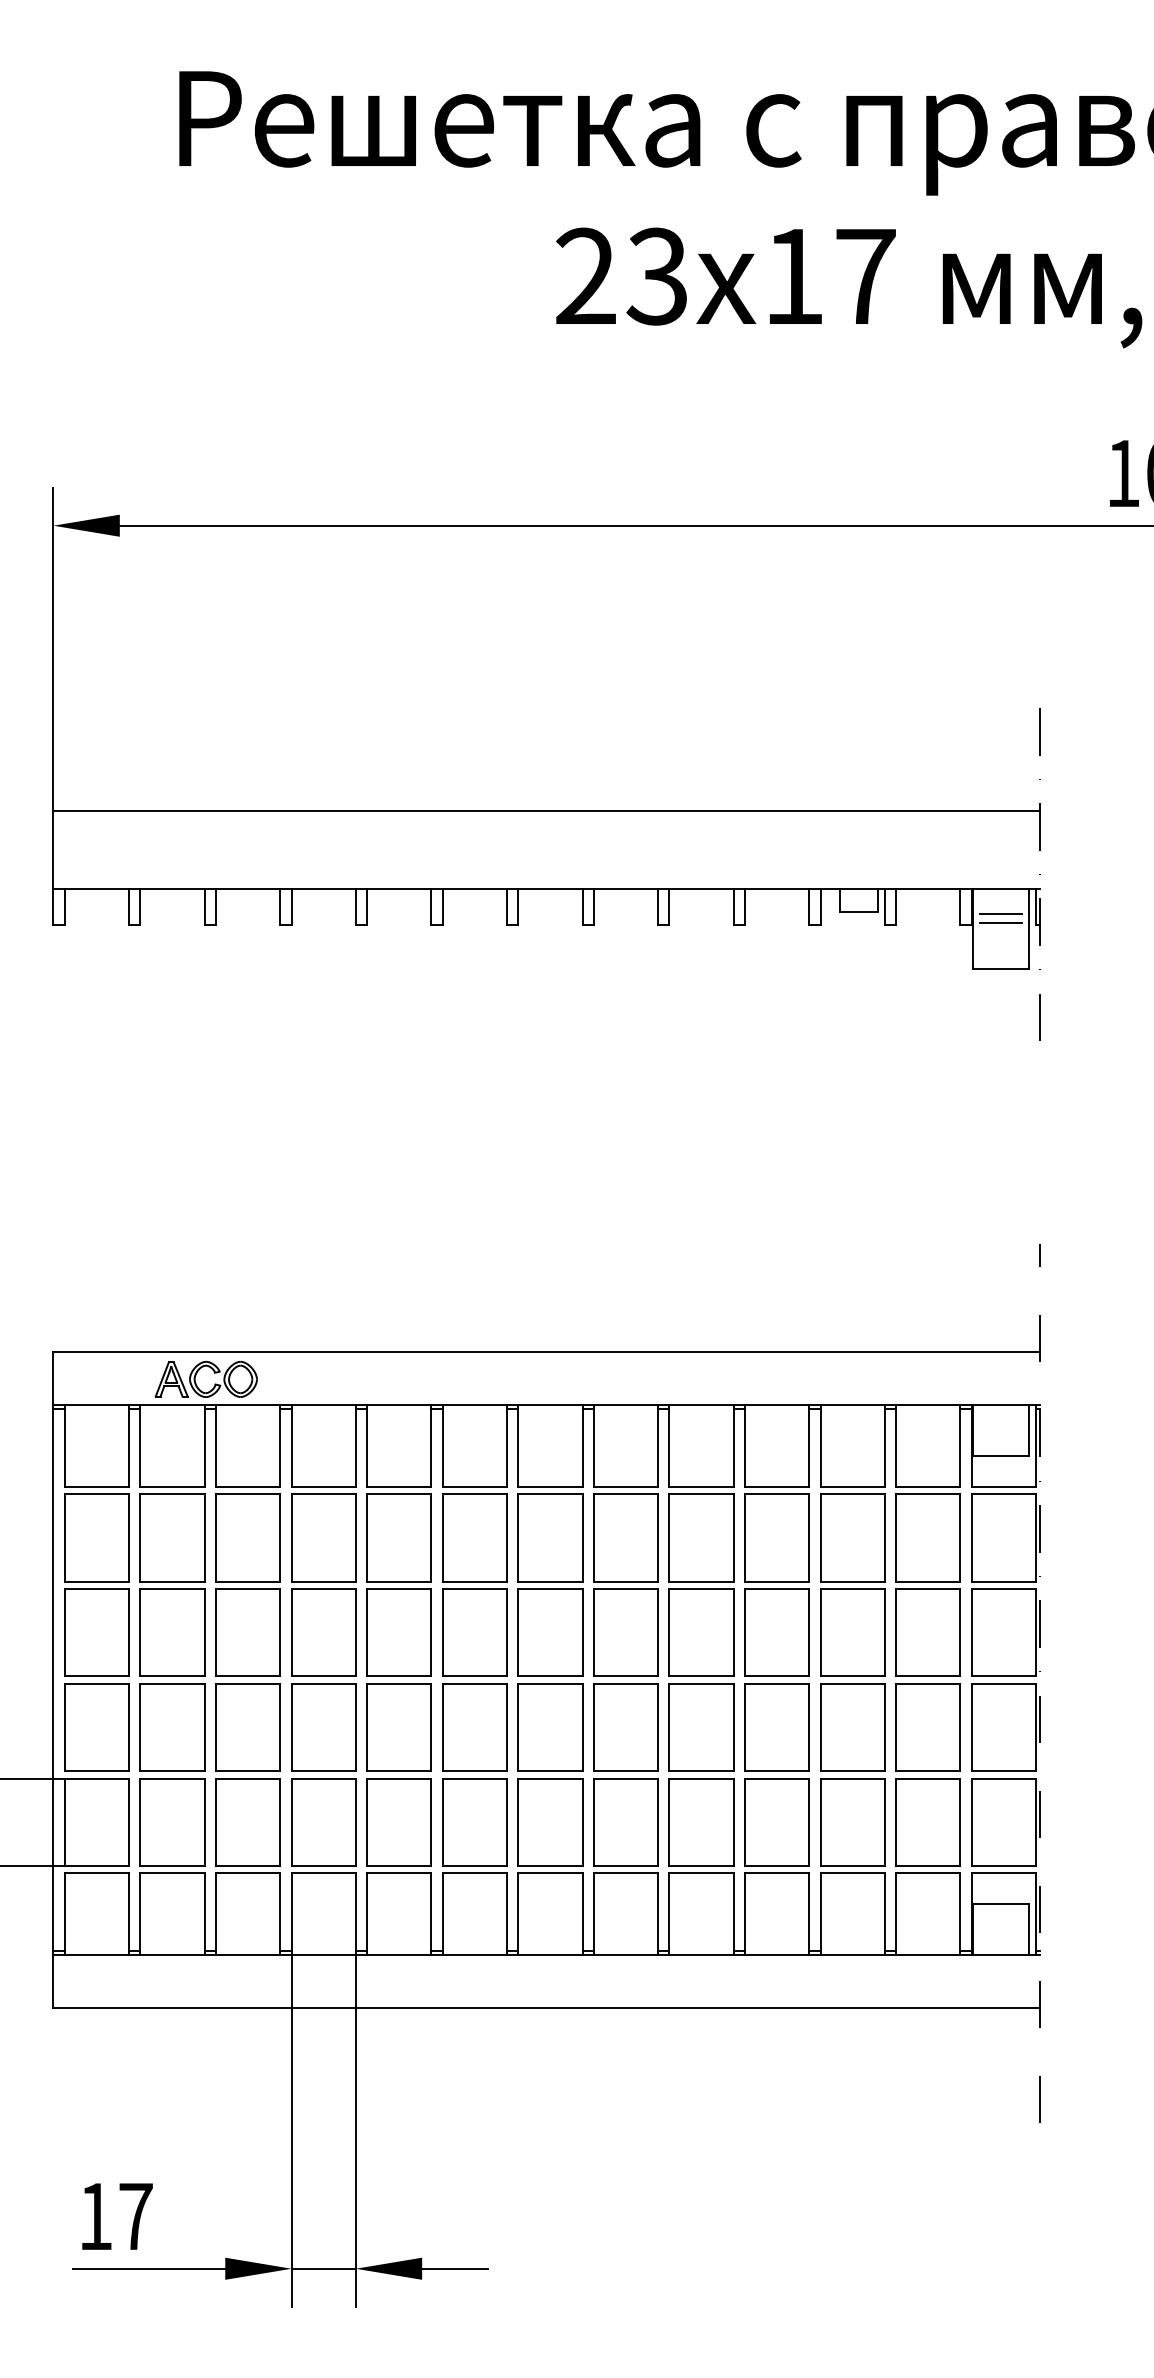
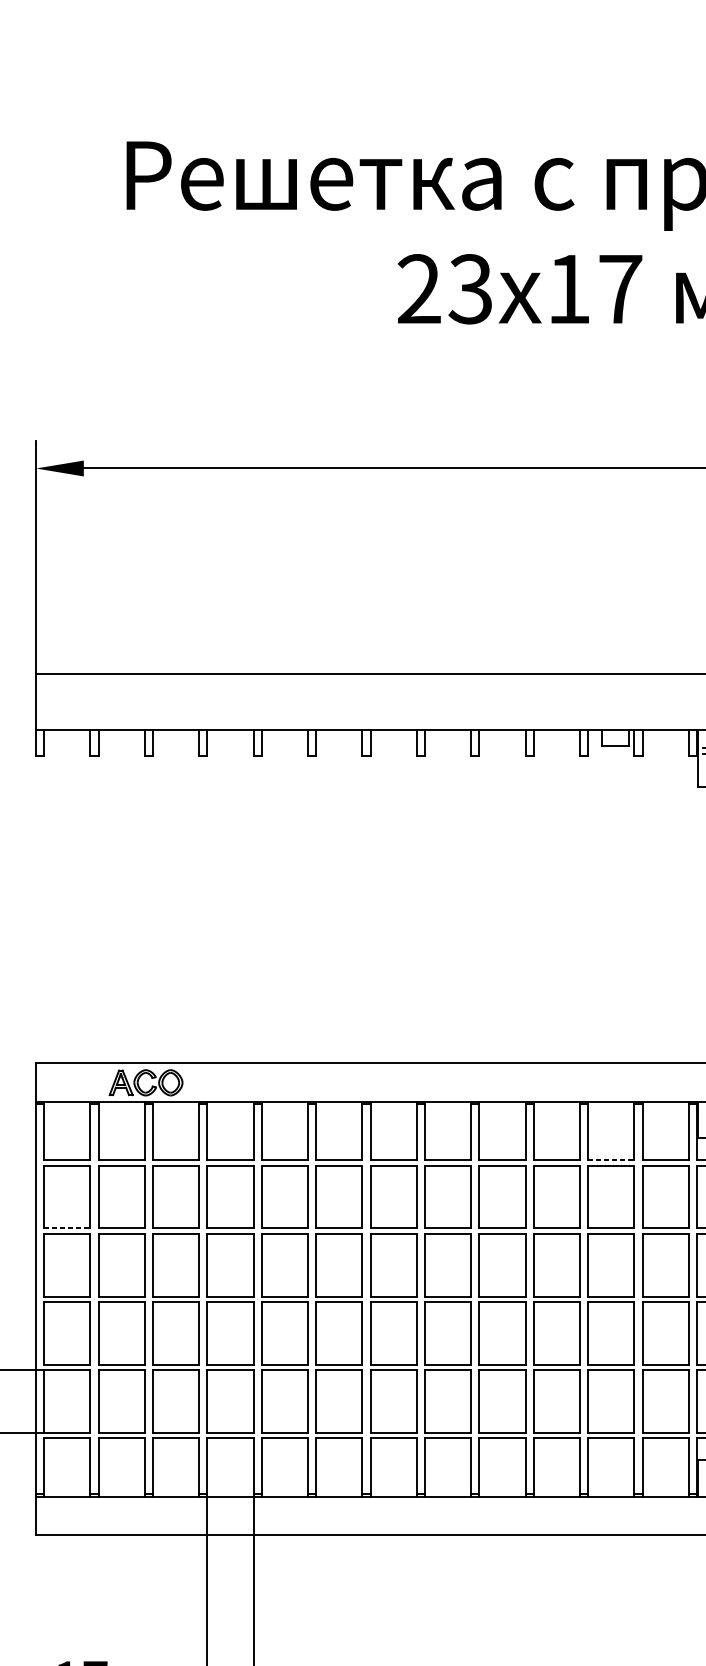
line: (853, 1486) -> (611, 1159), solid -> dashed
line: (97, 1581) -> (67, 1228), solid -> dashed

